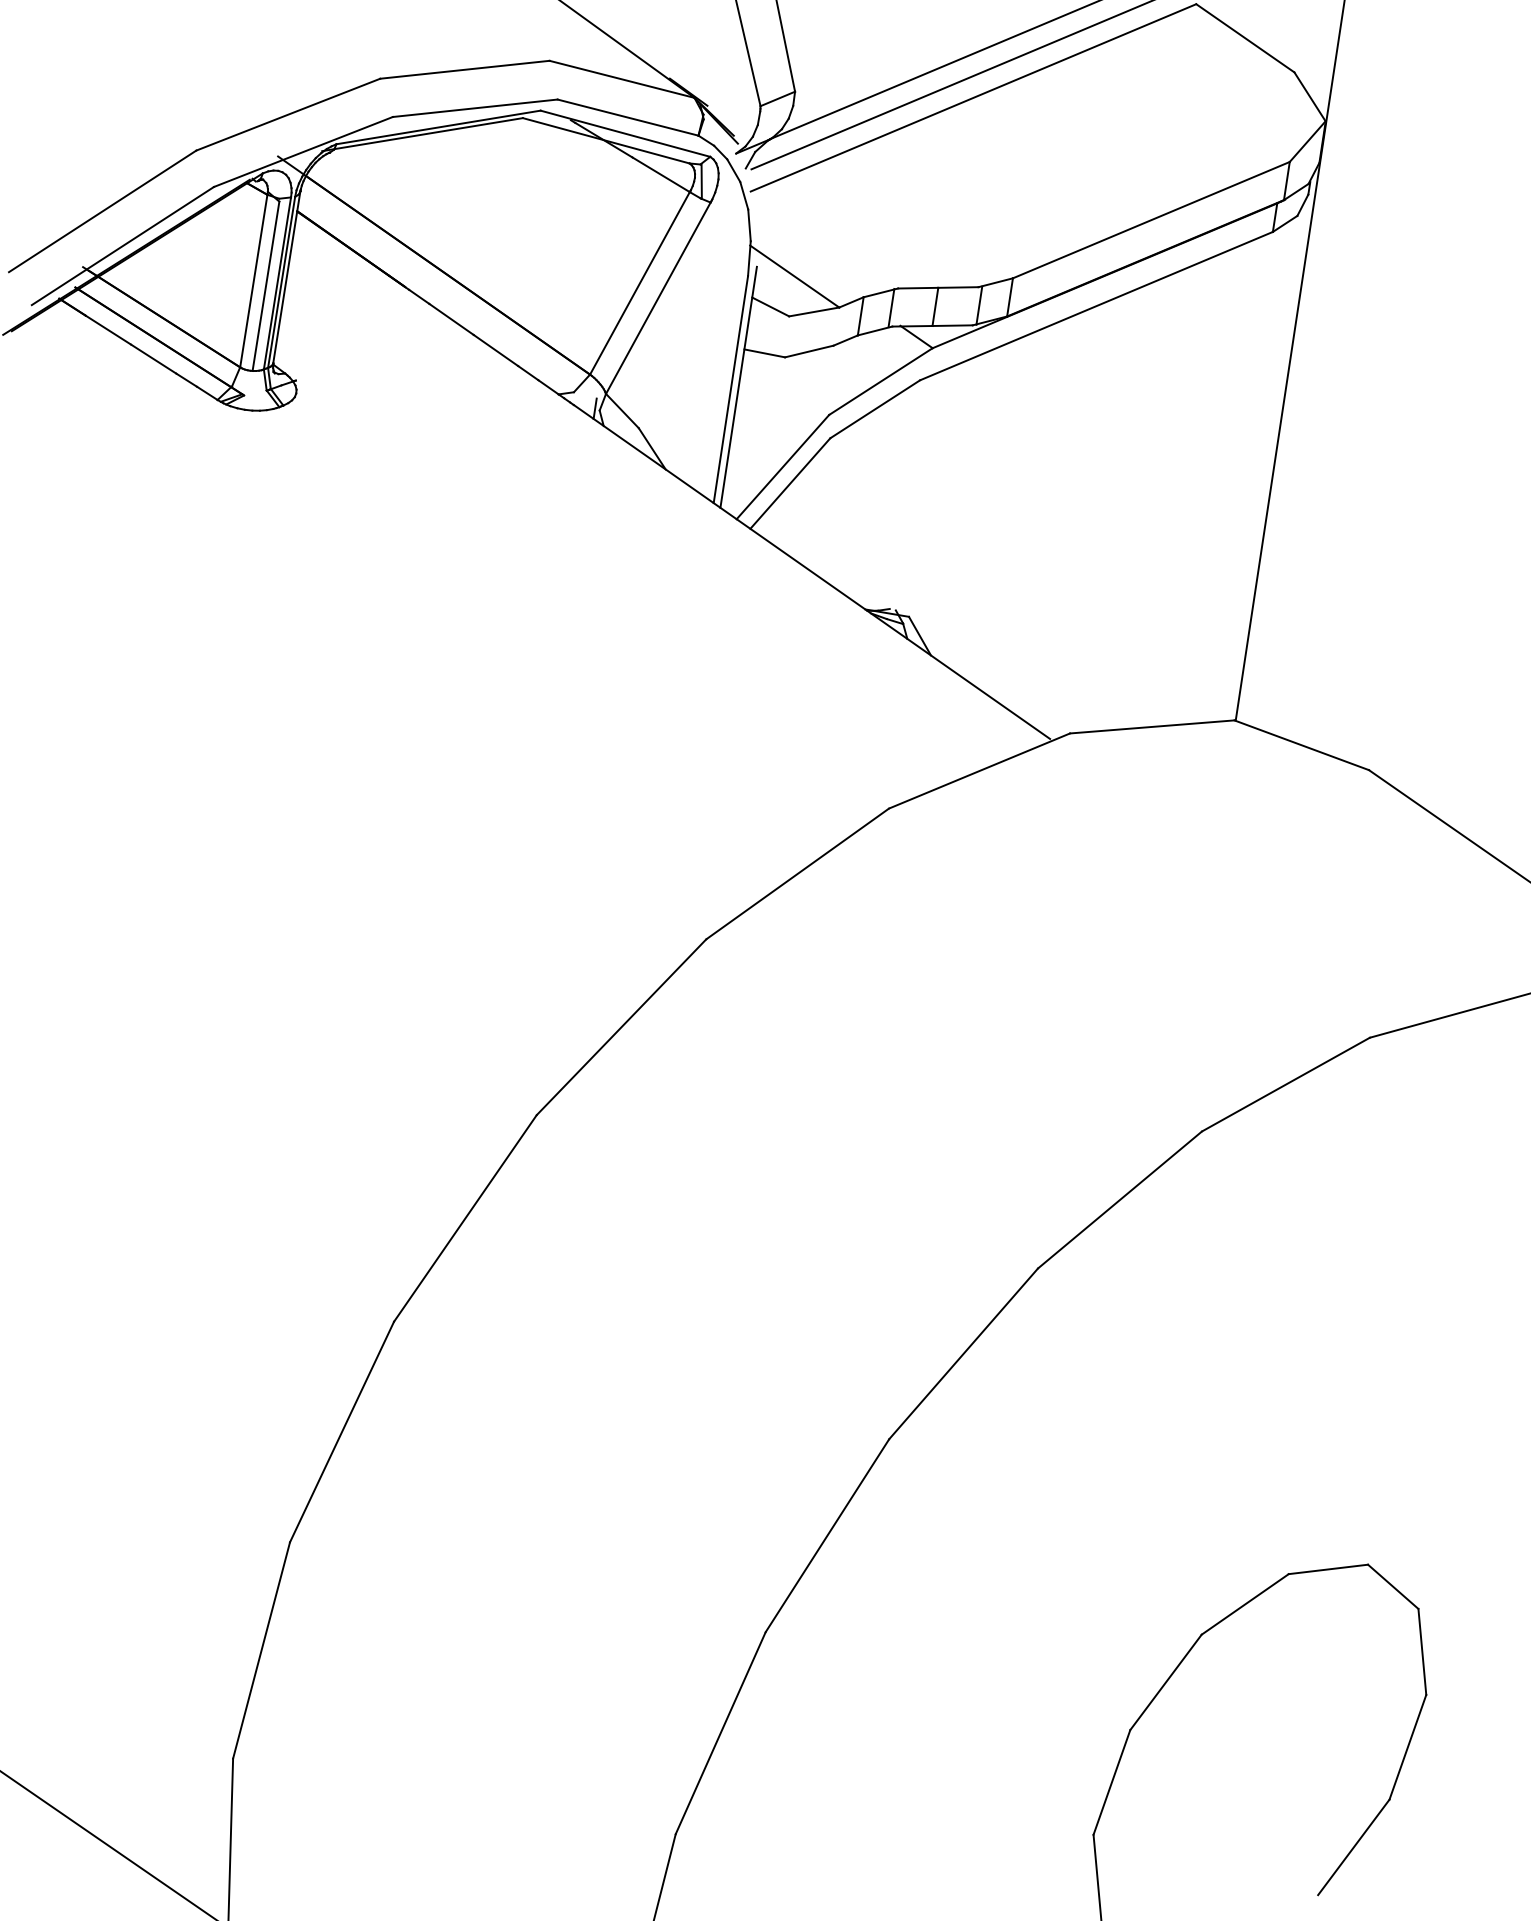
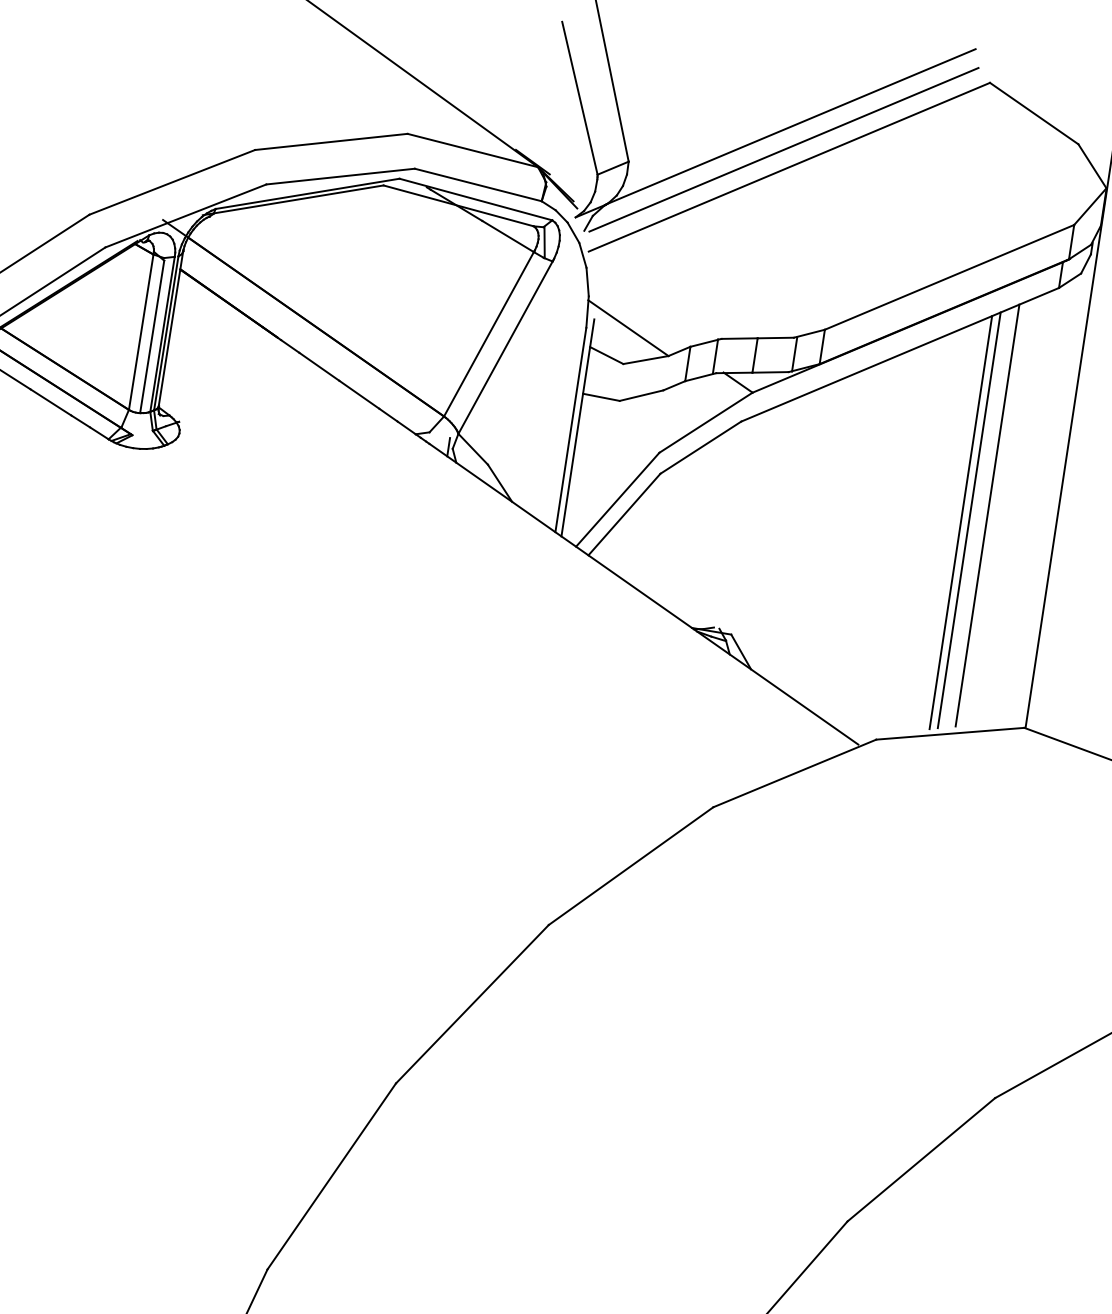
line: (1193, 484) -> (987, 515), added
line: (1173, 489) -> (969, 519), added
line: (1163, 492) -> (960, 522), added

